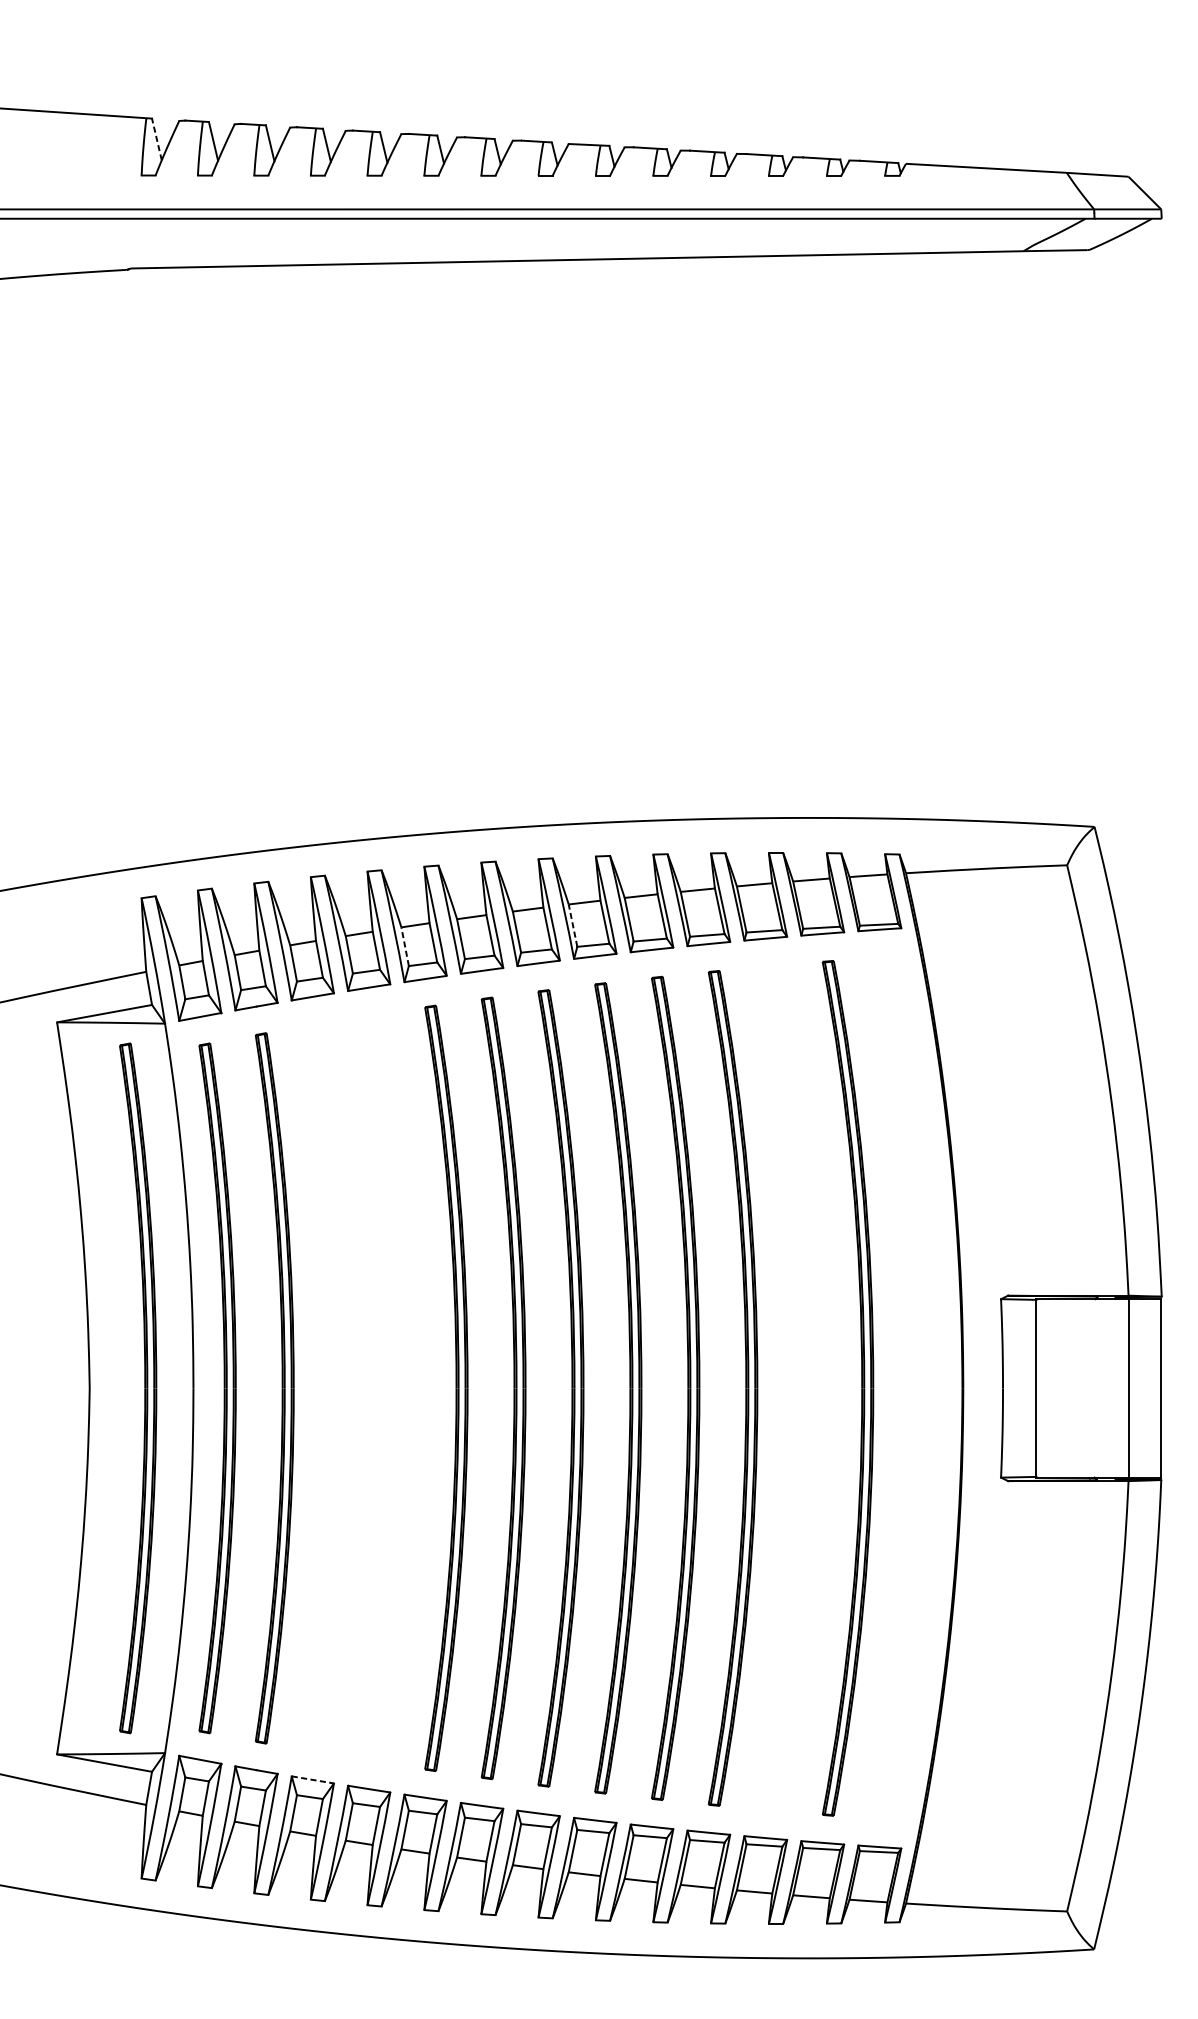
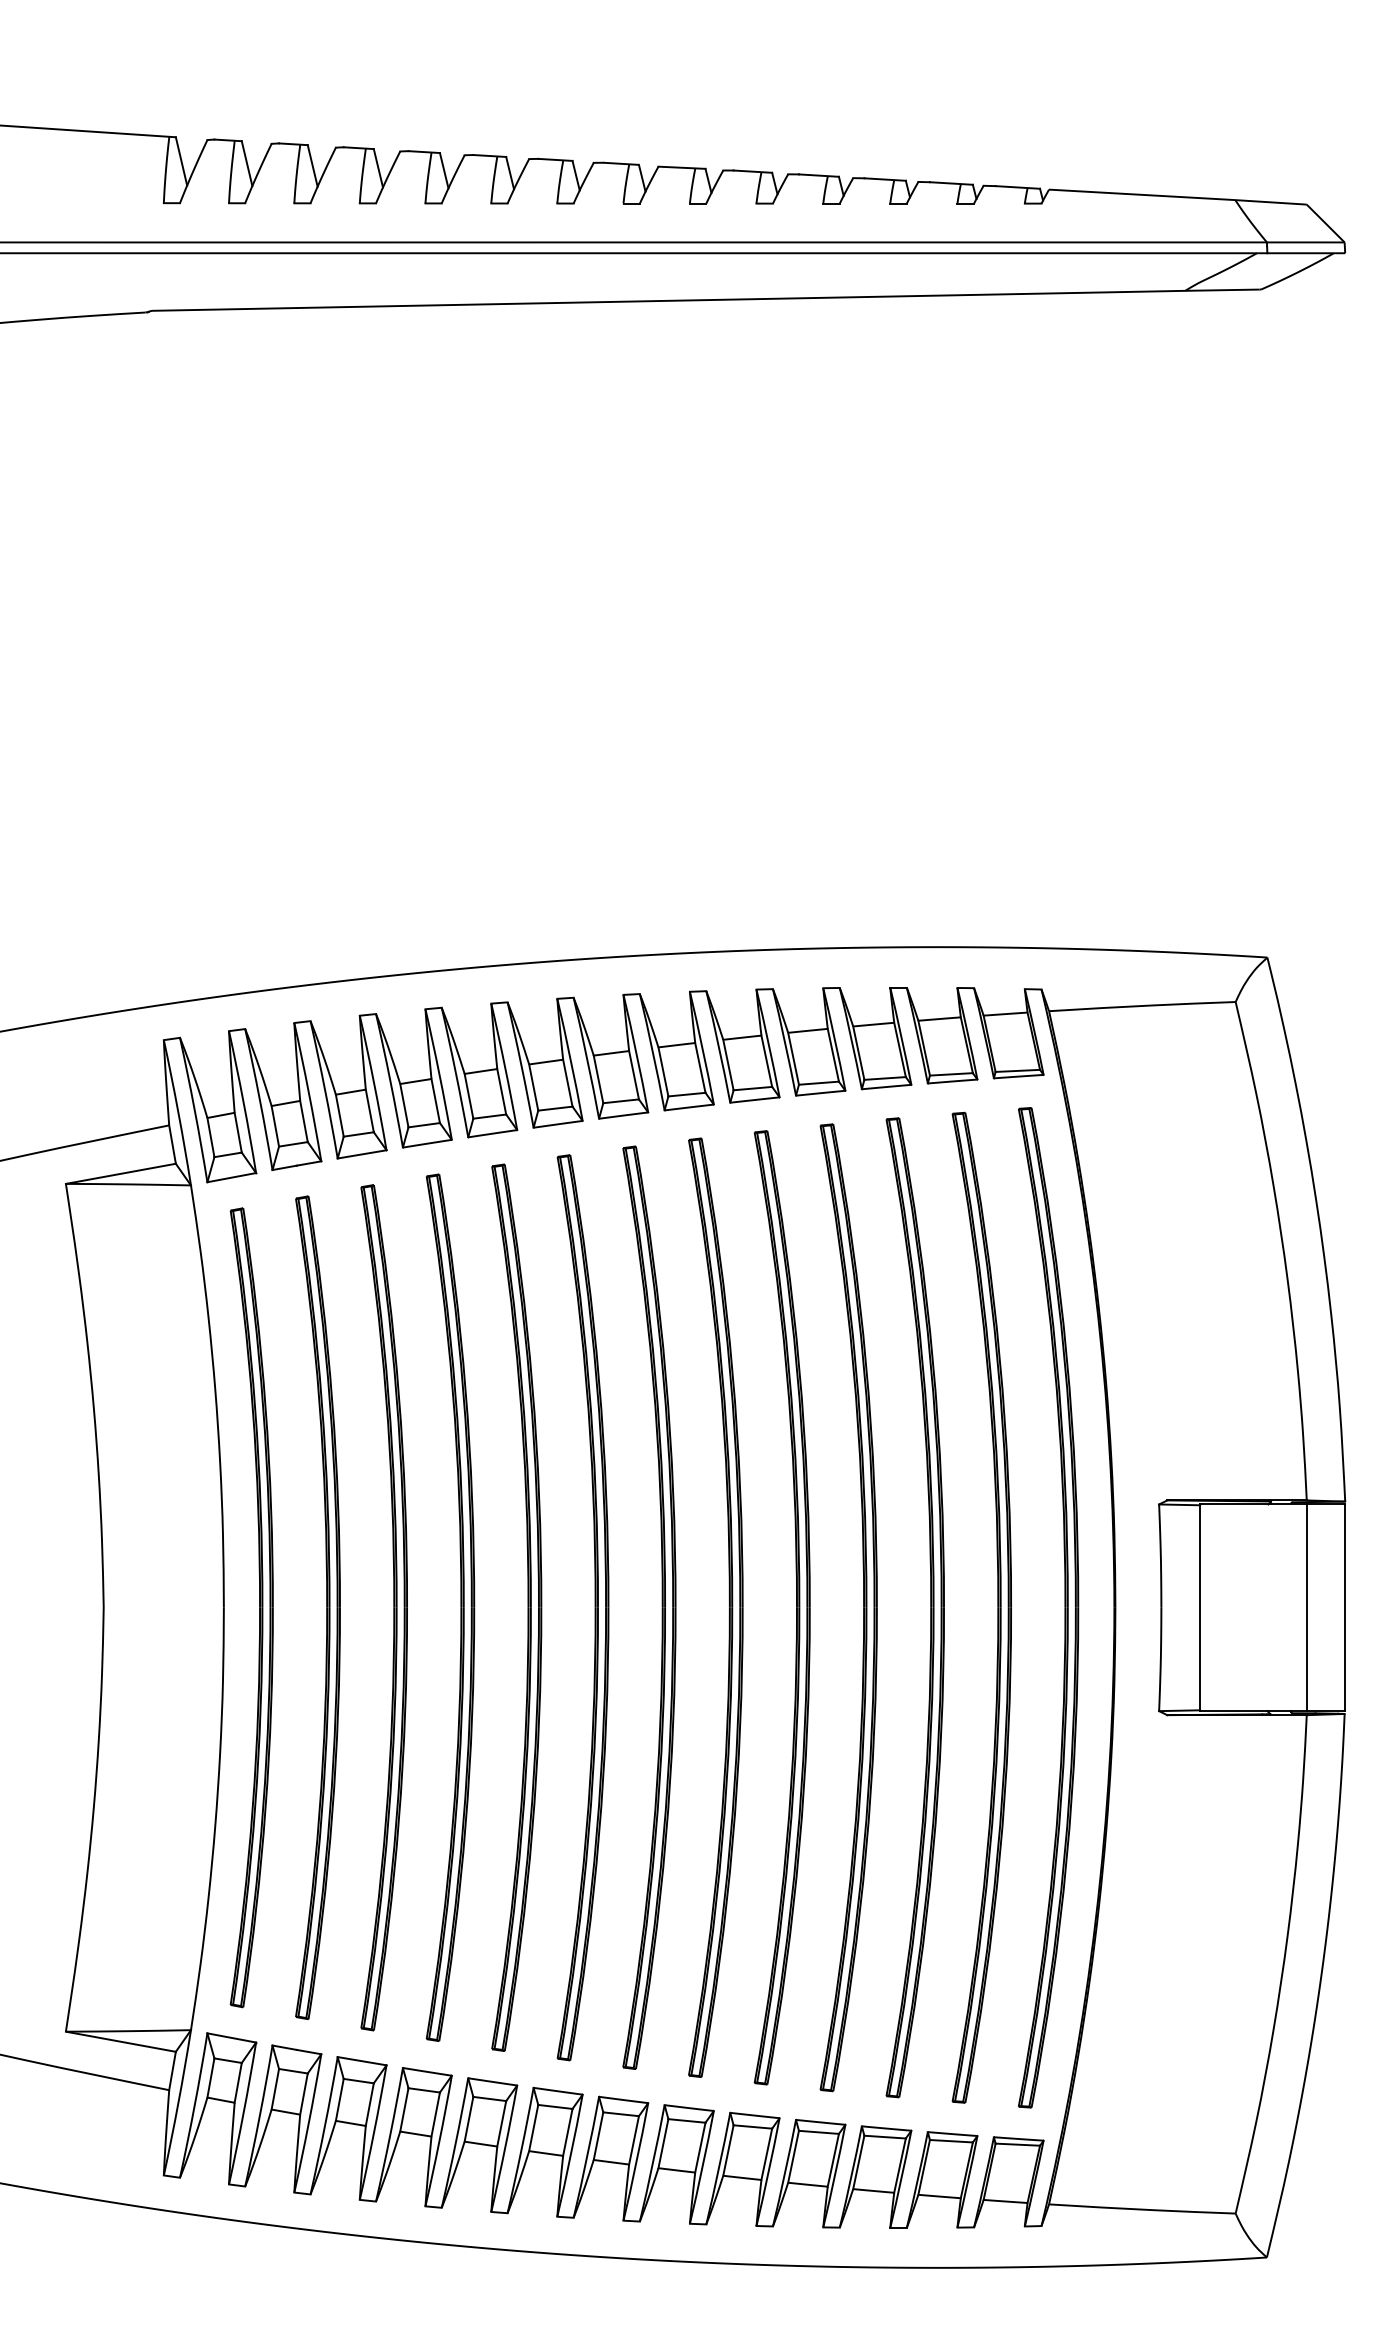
line: (156, 139) -> (181, 161), dashed -> solid
line: (573, 925) -> (663, 1071), dashed -> solid
line: (404, 946) -> (468, 1096), dashed -> solid
part: (144, 1388) -> (167, 1607), removed
part: (339, 1388) -> (393, 1607), added
part: (397, 1388) -> (460, 1607), added
part: (803, 1388) -> (930, 1607), added
part: (919, 1388) -> (1064, 1607), added
line: (313, 1780) -> (362, 2061), dashed -> solid

